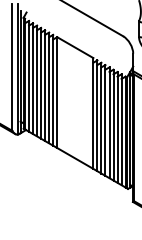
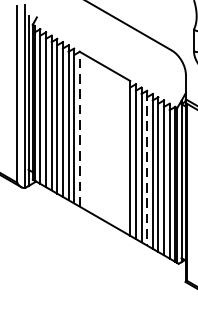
line: (57, 92) -> (80, 129), solid -> dashed
line: (105, 120) -> (147, 168), solid -> dashed

